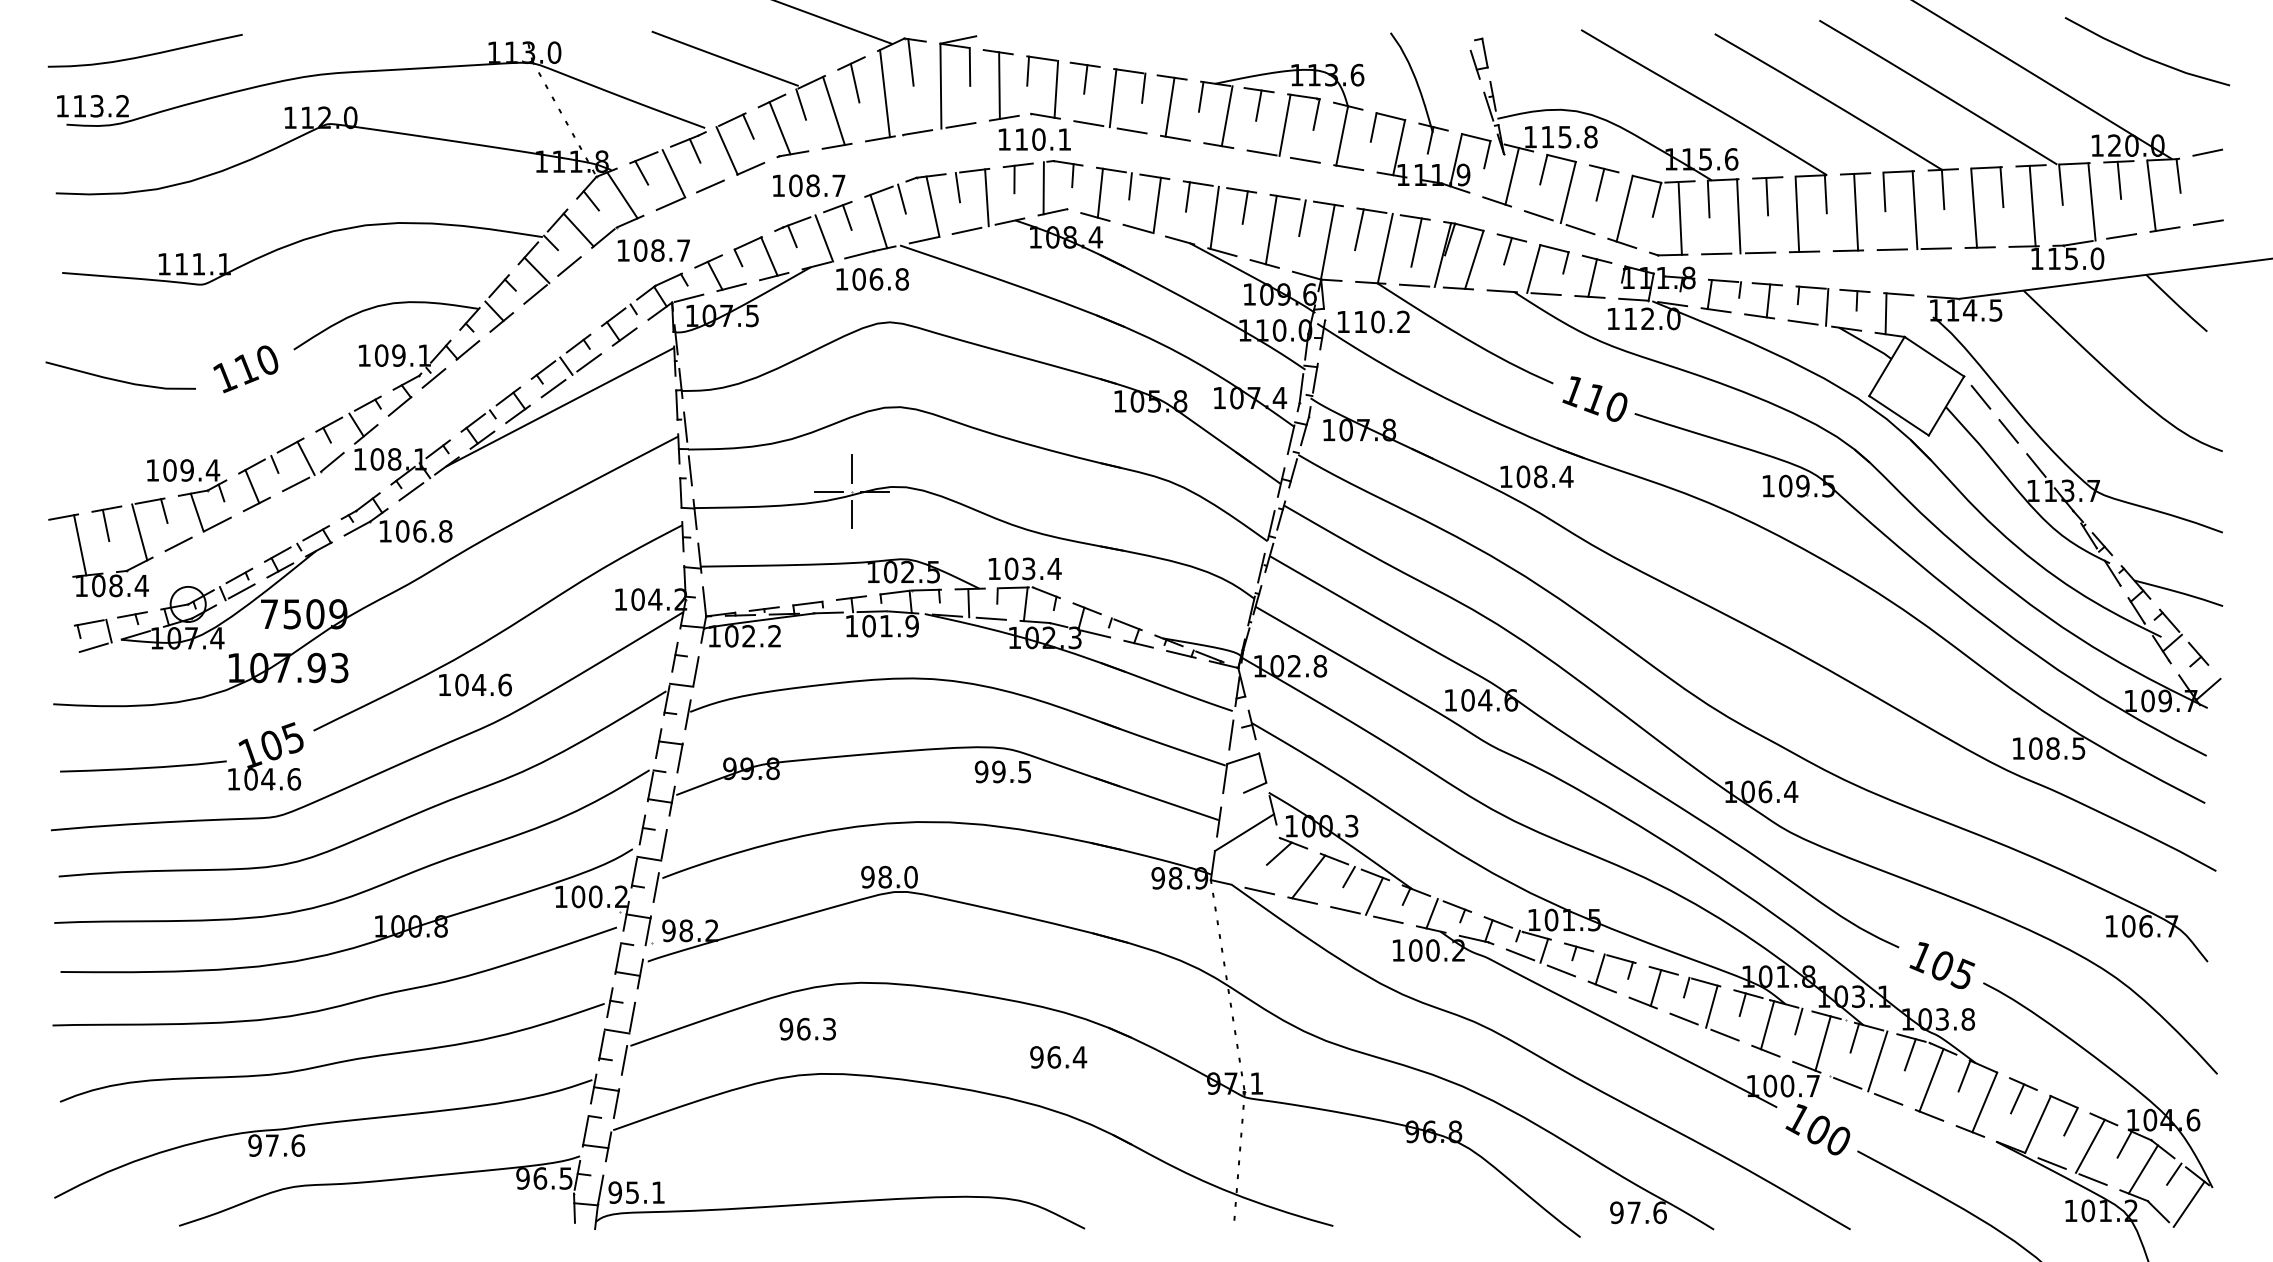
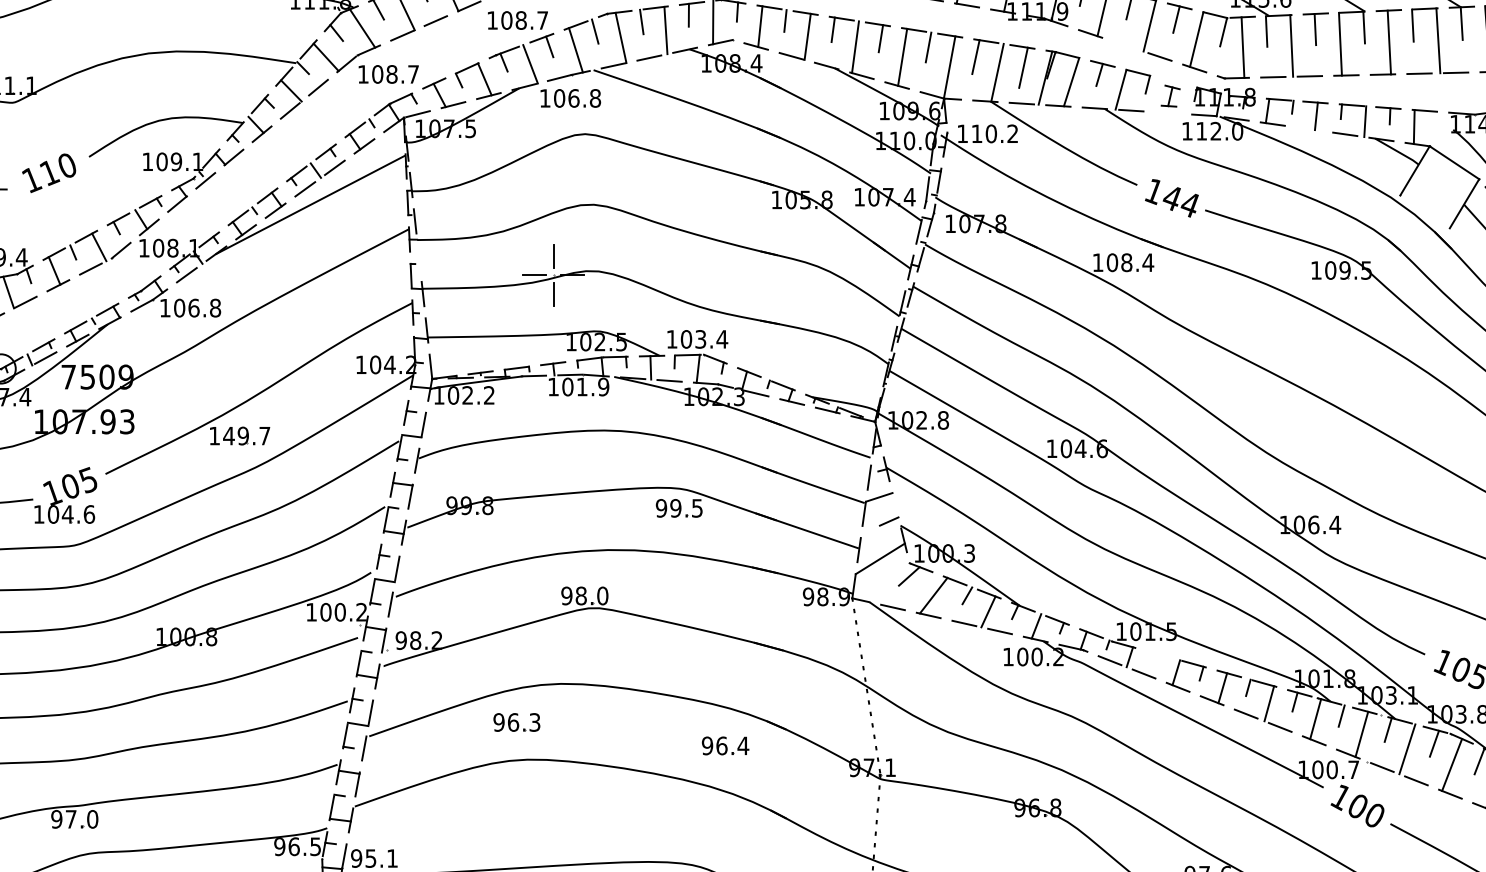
line: (1538, 215) -> (1125, 45), removed
part: (1593, 276) -> (1170, 96), size x0.6
line: (1759, 316) -> (1308, 129), removed
text: (1605, 403) -> (1180, 201), 110 -> 144
line: (1898, 415) -> (1424, 211), removed
line: (689, 470) -> (418, 257), removed
text: (482, 684) -> (246, 435), 104.6 -> 149.7
line: (1262, 767) -> (895, 504), removed
part: (1579, 951) -> (1159, 657), removed
text: (298, 1145) -> (92, 819), 97.6 -> 97.0

